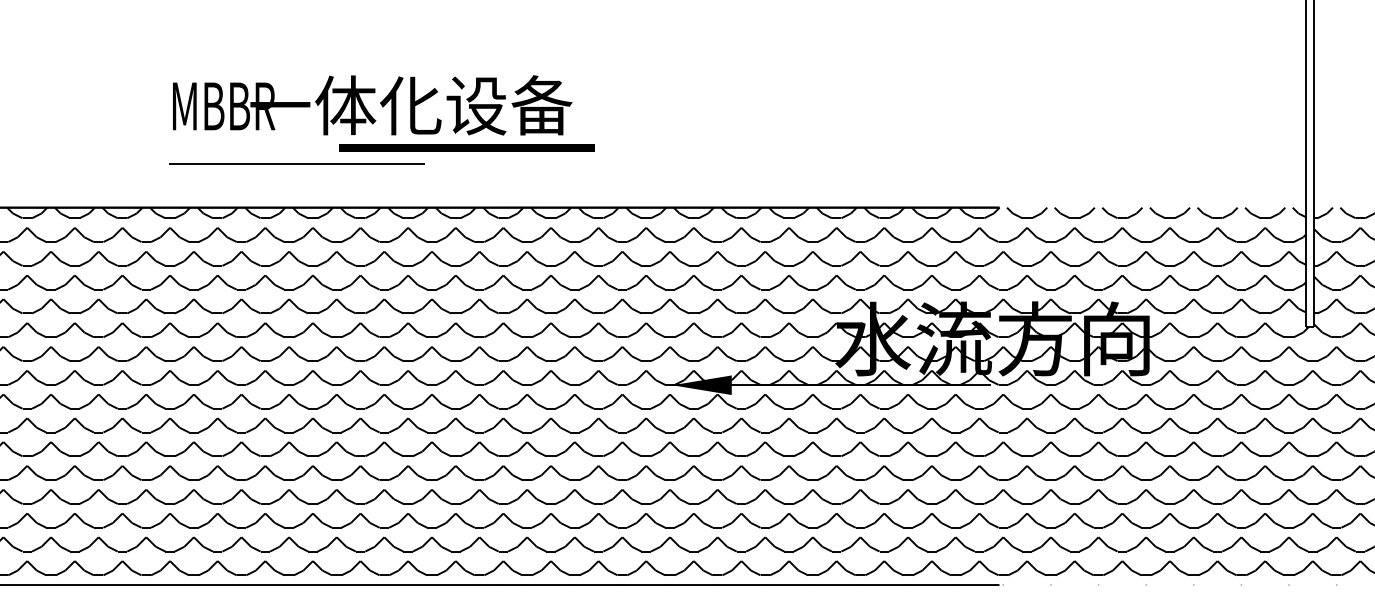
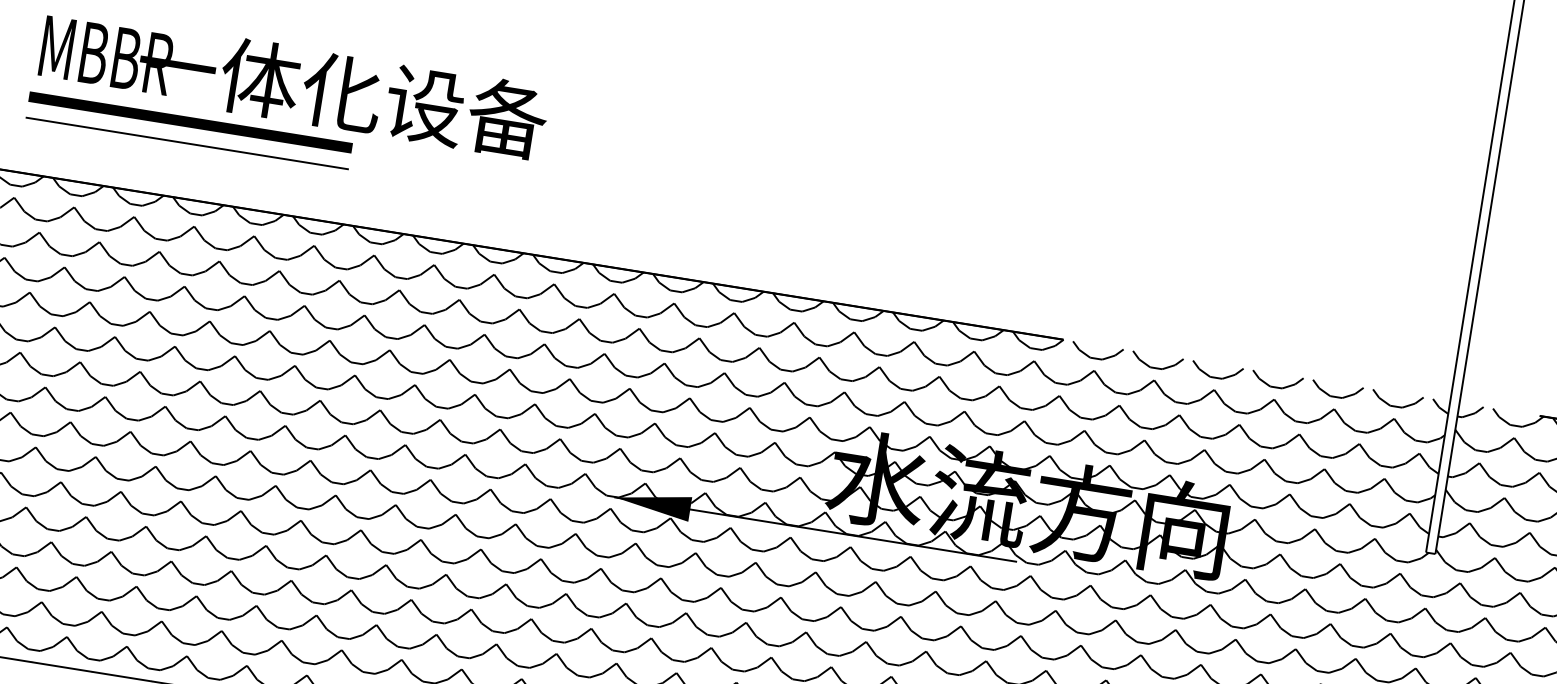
line: (466, 147) -> (189, 122), moved

